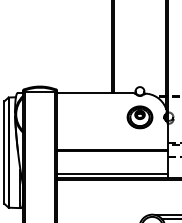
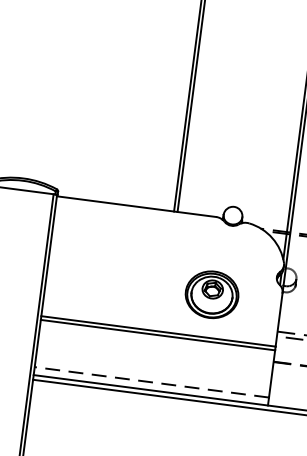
part: (139, 117) -> (210, 294), moved
line: (112, 173) -> (152, 381), solid -> dashed

